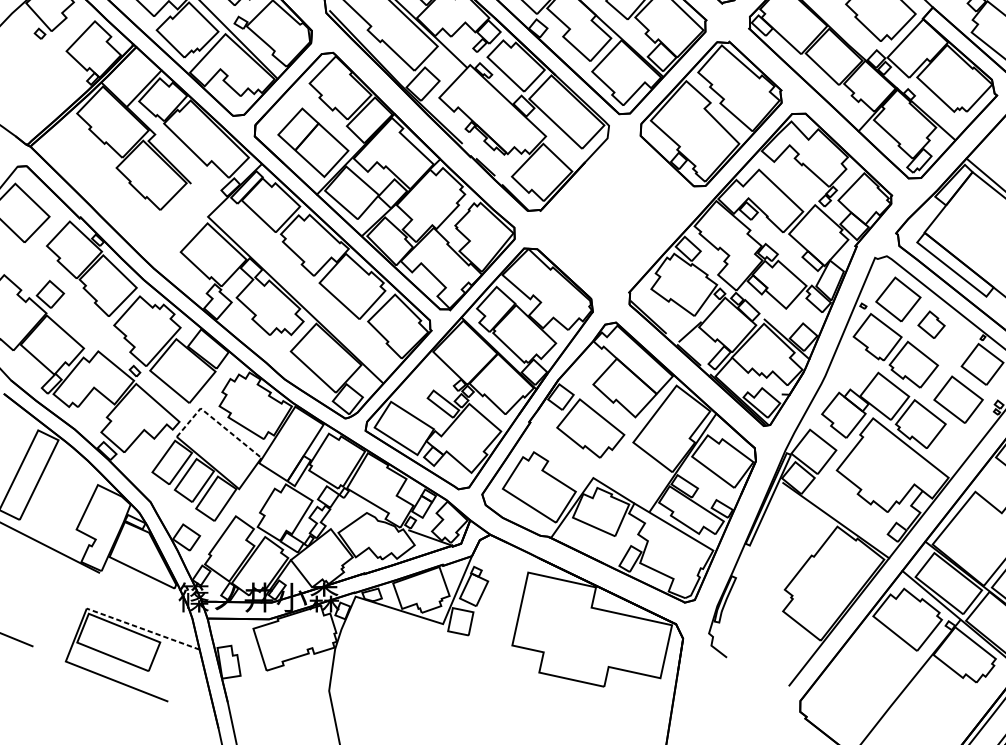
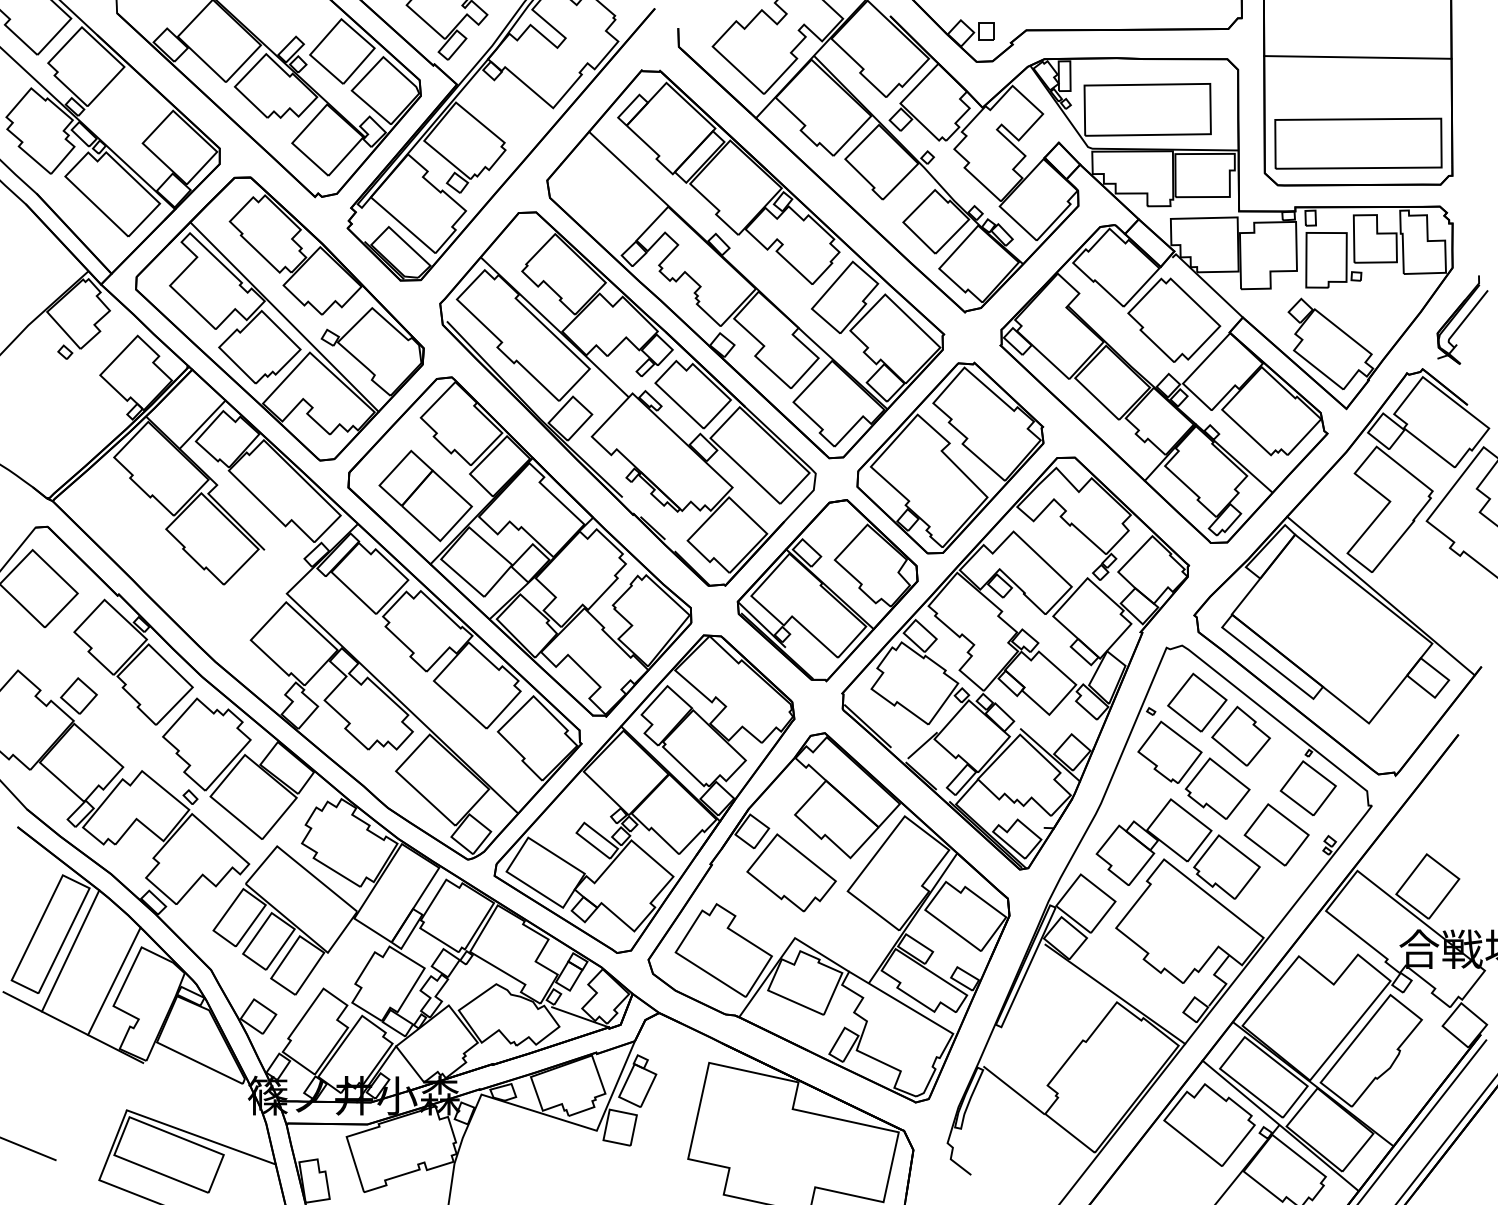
part: (617, 214) -> (827, 590), added
part: (931, 324) -> (1240, 735), size x1.67
line: (216, 421) -> (298, 863), dashed -> solid
line: (44, 487) -> (70, 950), added
line: (77, 510) -> (114, 981), added
line: (759, 592) -> (1014, 1089), added
line: (142, 629) -> (200, 1137), dashed -> solid

